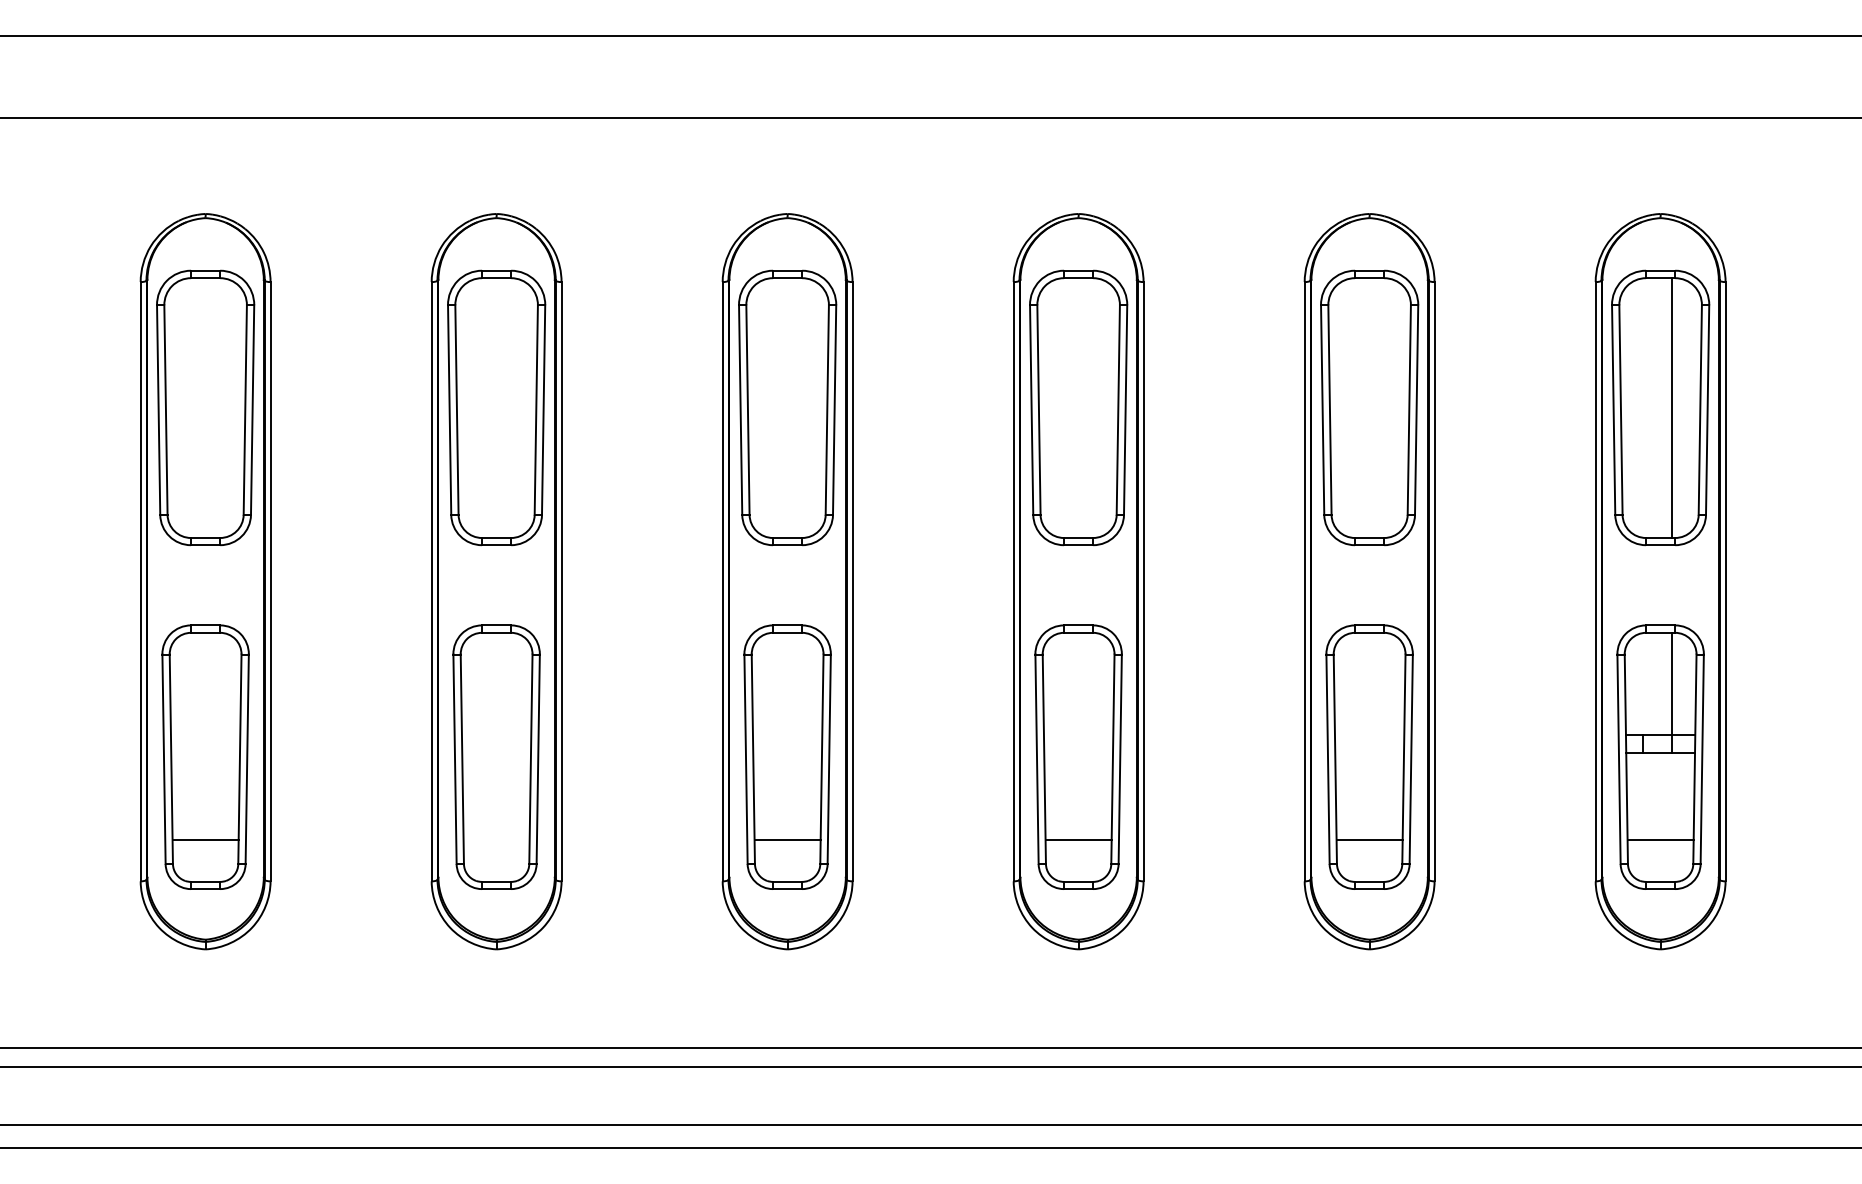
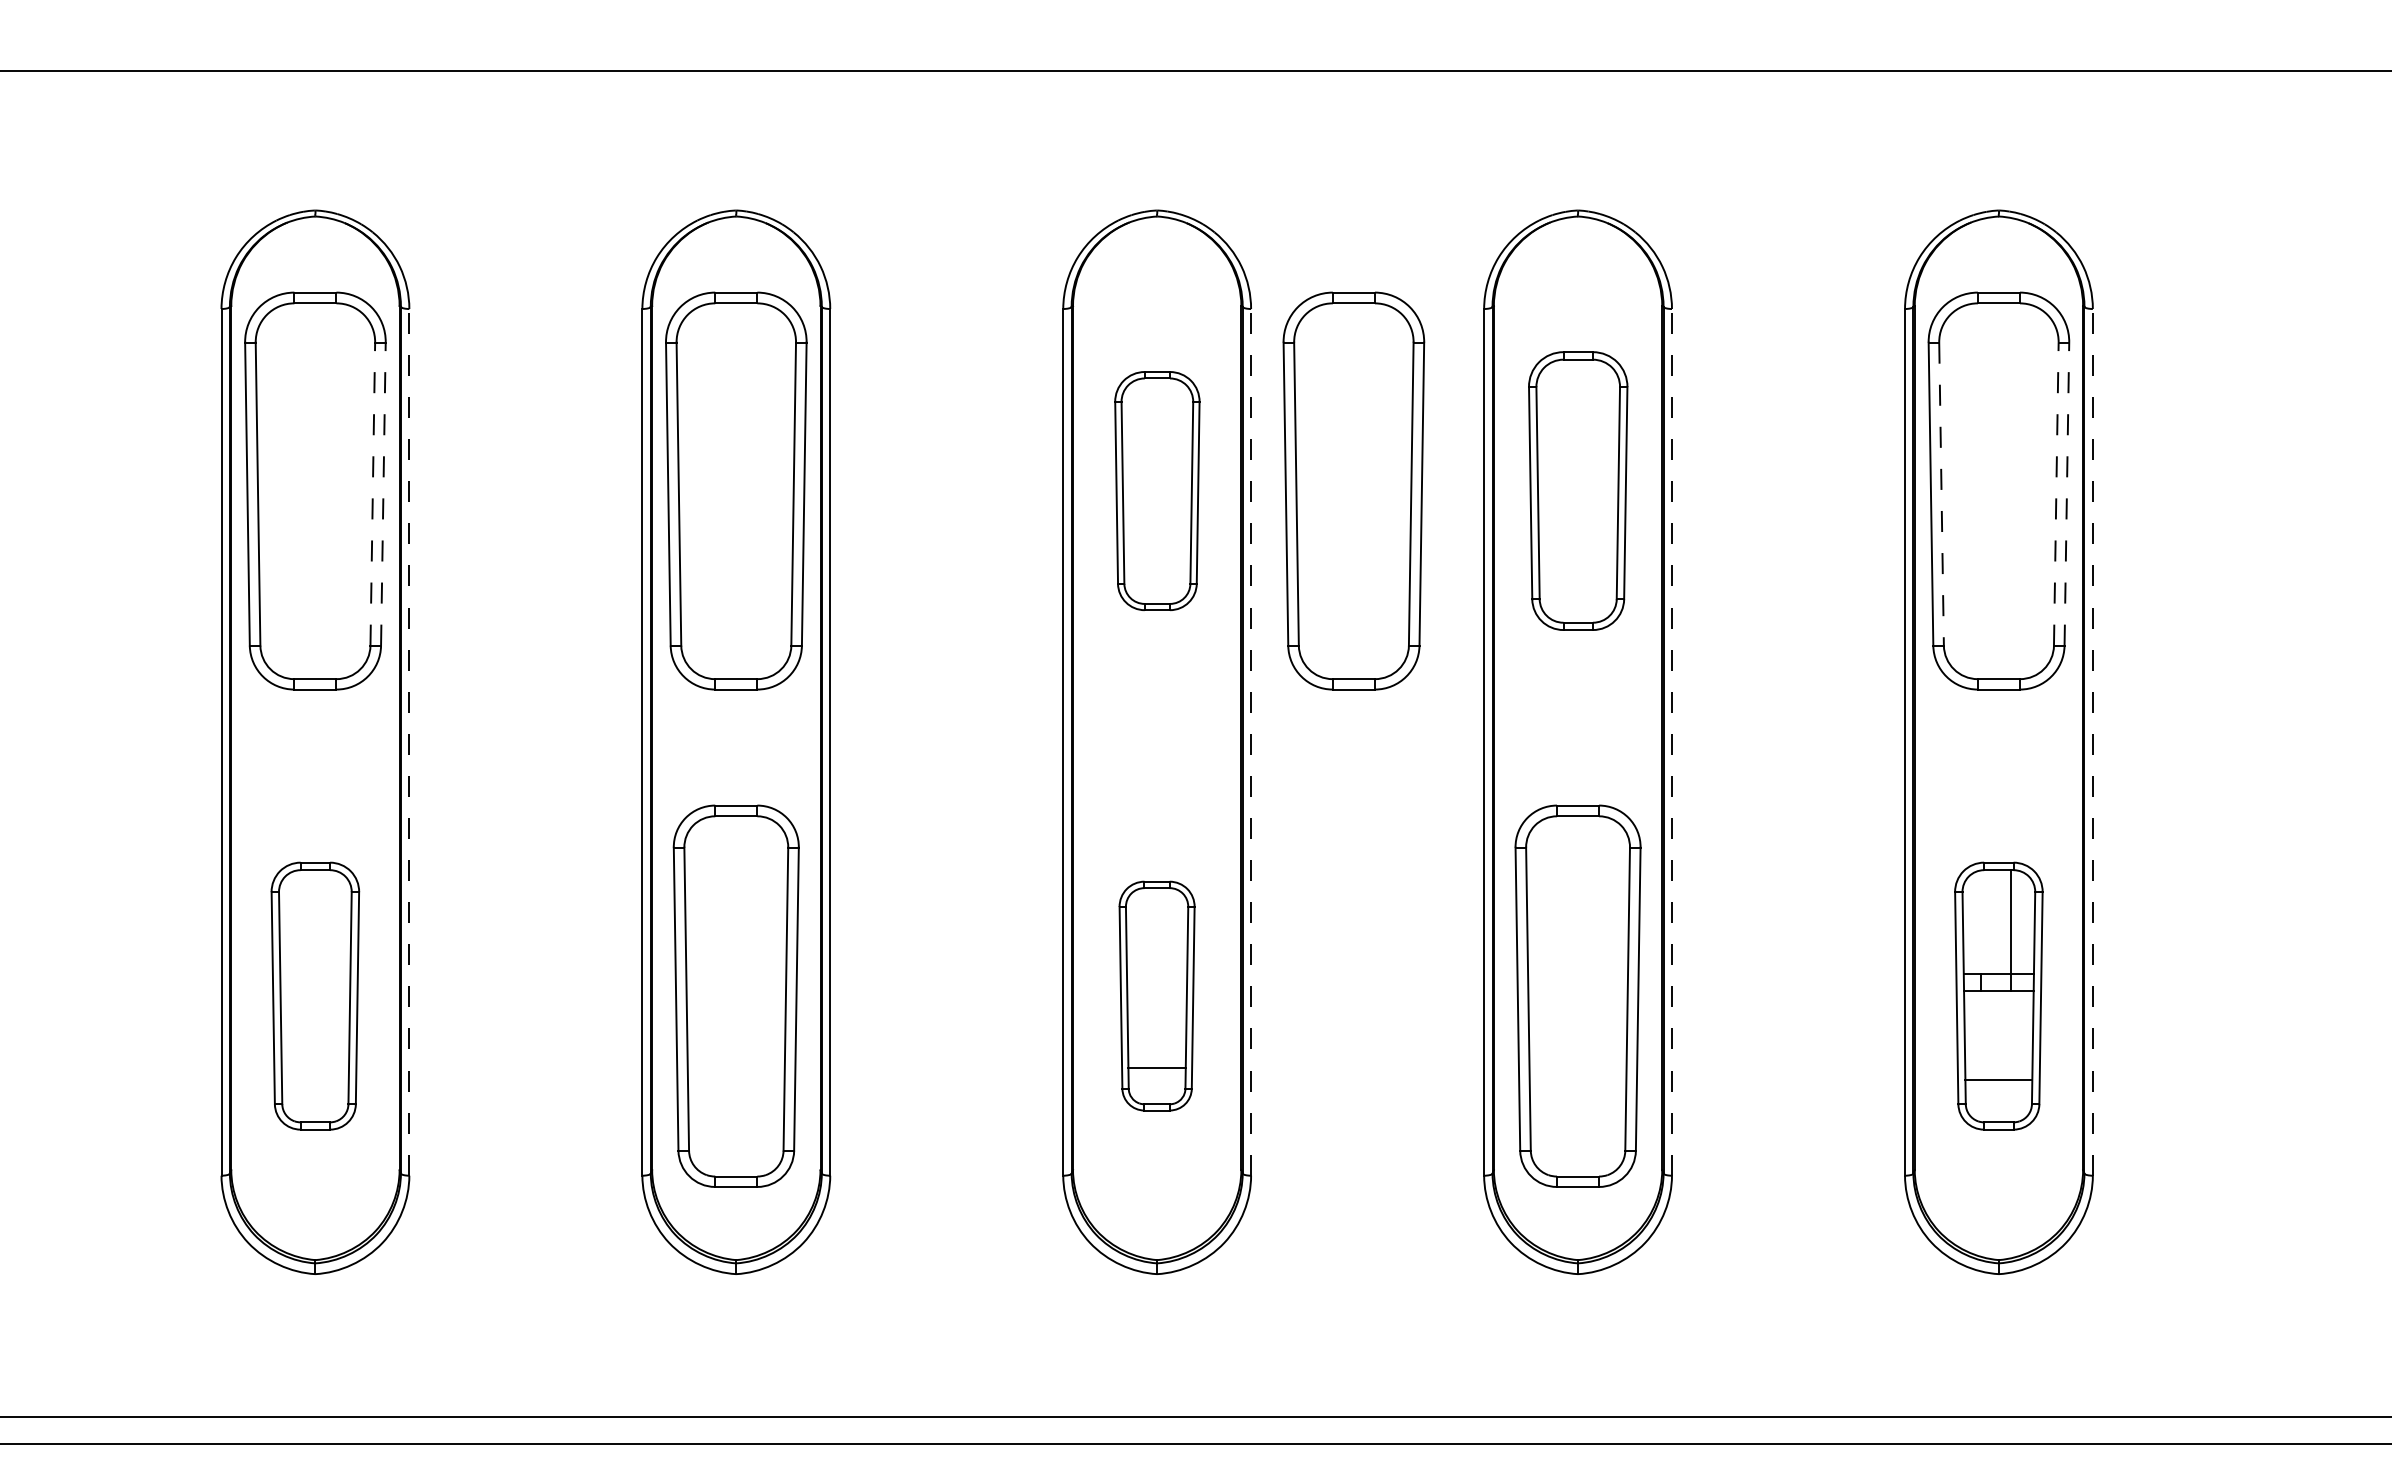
part: (1078, 407) -> (1156, 490), size x0.6
part: (1214, 407) -> (1353, 490), added
part: (1369, 407) -> (1577, 490), size x0.7
line: (1672, 408) -> (2016, 491), removed
line: (536, 410) -> (373, 494), solid -> dashed
line: (543, 410) -> (383, 494), solid -> dashed
line: (1620, 410) -> (1940, 494), solid -> dashed
line: (1700, 410) -> (2056, 494), solid -> dashed
line: (1707, 410) -> (2066, 494), solid -> dashed
line: (561, 581) -> (409, 742), solid -> dashed
line: (1143, 581) -> (1251, 742), solid -> dashed
line: (1434, 581) -> (1671, 742), solid -> dashed
line: (1725, 581) -> (2092, 742), solid -> dashed
part: (496, 756) -> (315, 995), size x0.7
part: (1078, 756) -> (1156, 995), size x0.6
part: (1660, 756) -> (1998, 995), size x0.7
line: (787, 839) -> (736, 1115), removed
line: (1369, 839) -> (1577, 1115), removed

